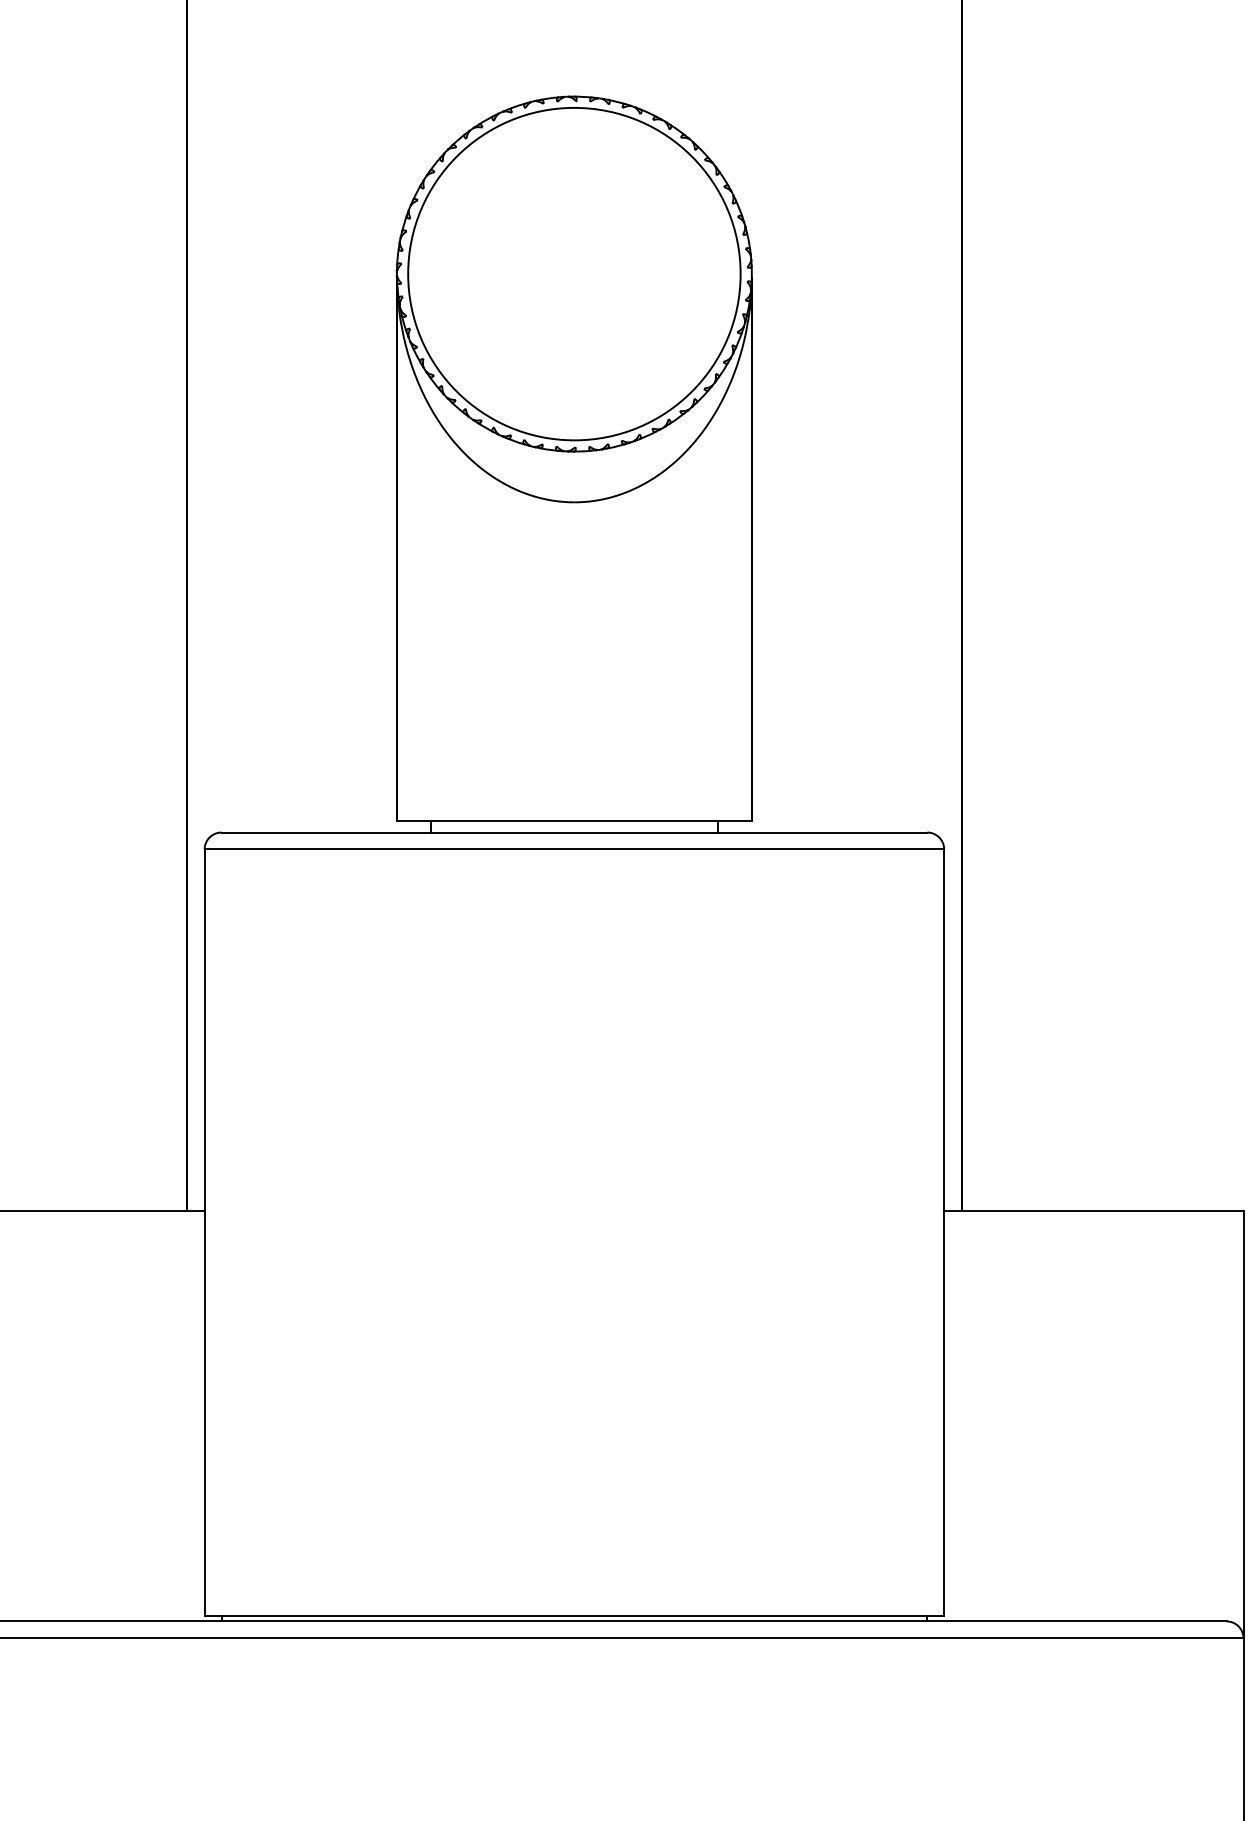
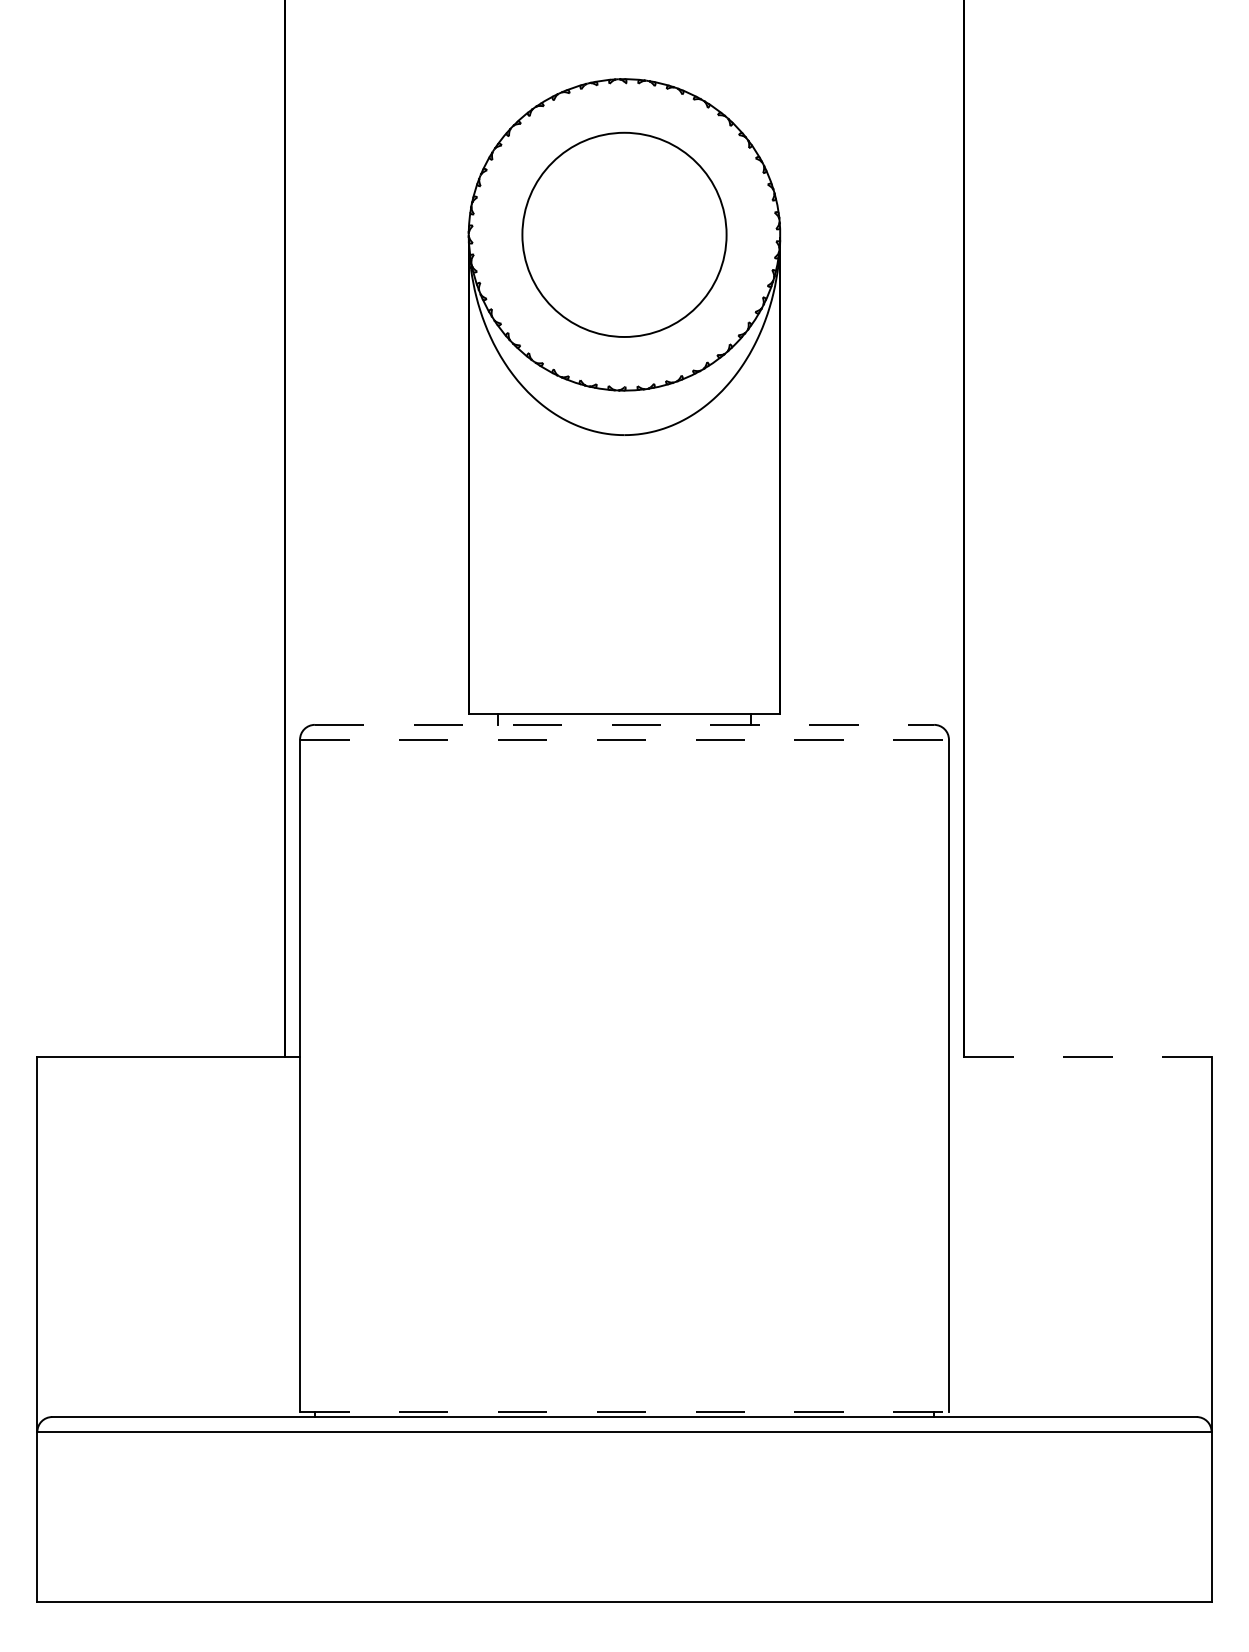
circle: (574, 273) -> (624, 234), size x0.7
line: (574, 832) -> (624, 724), solid -> dashed
line: (575, 849) -> (625, 739), solid -> dashed
line: (1092, 1211) -> (1079, 1057), solid -> dashed
line: (575, 1616) -> (625, 1412), solid -> dashed

